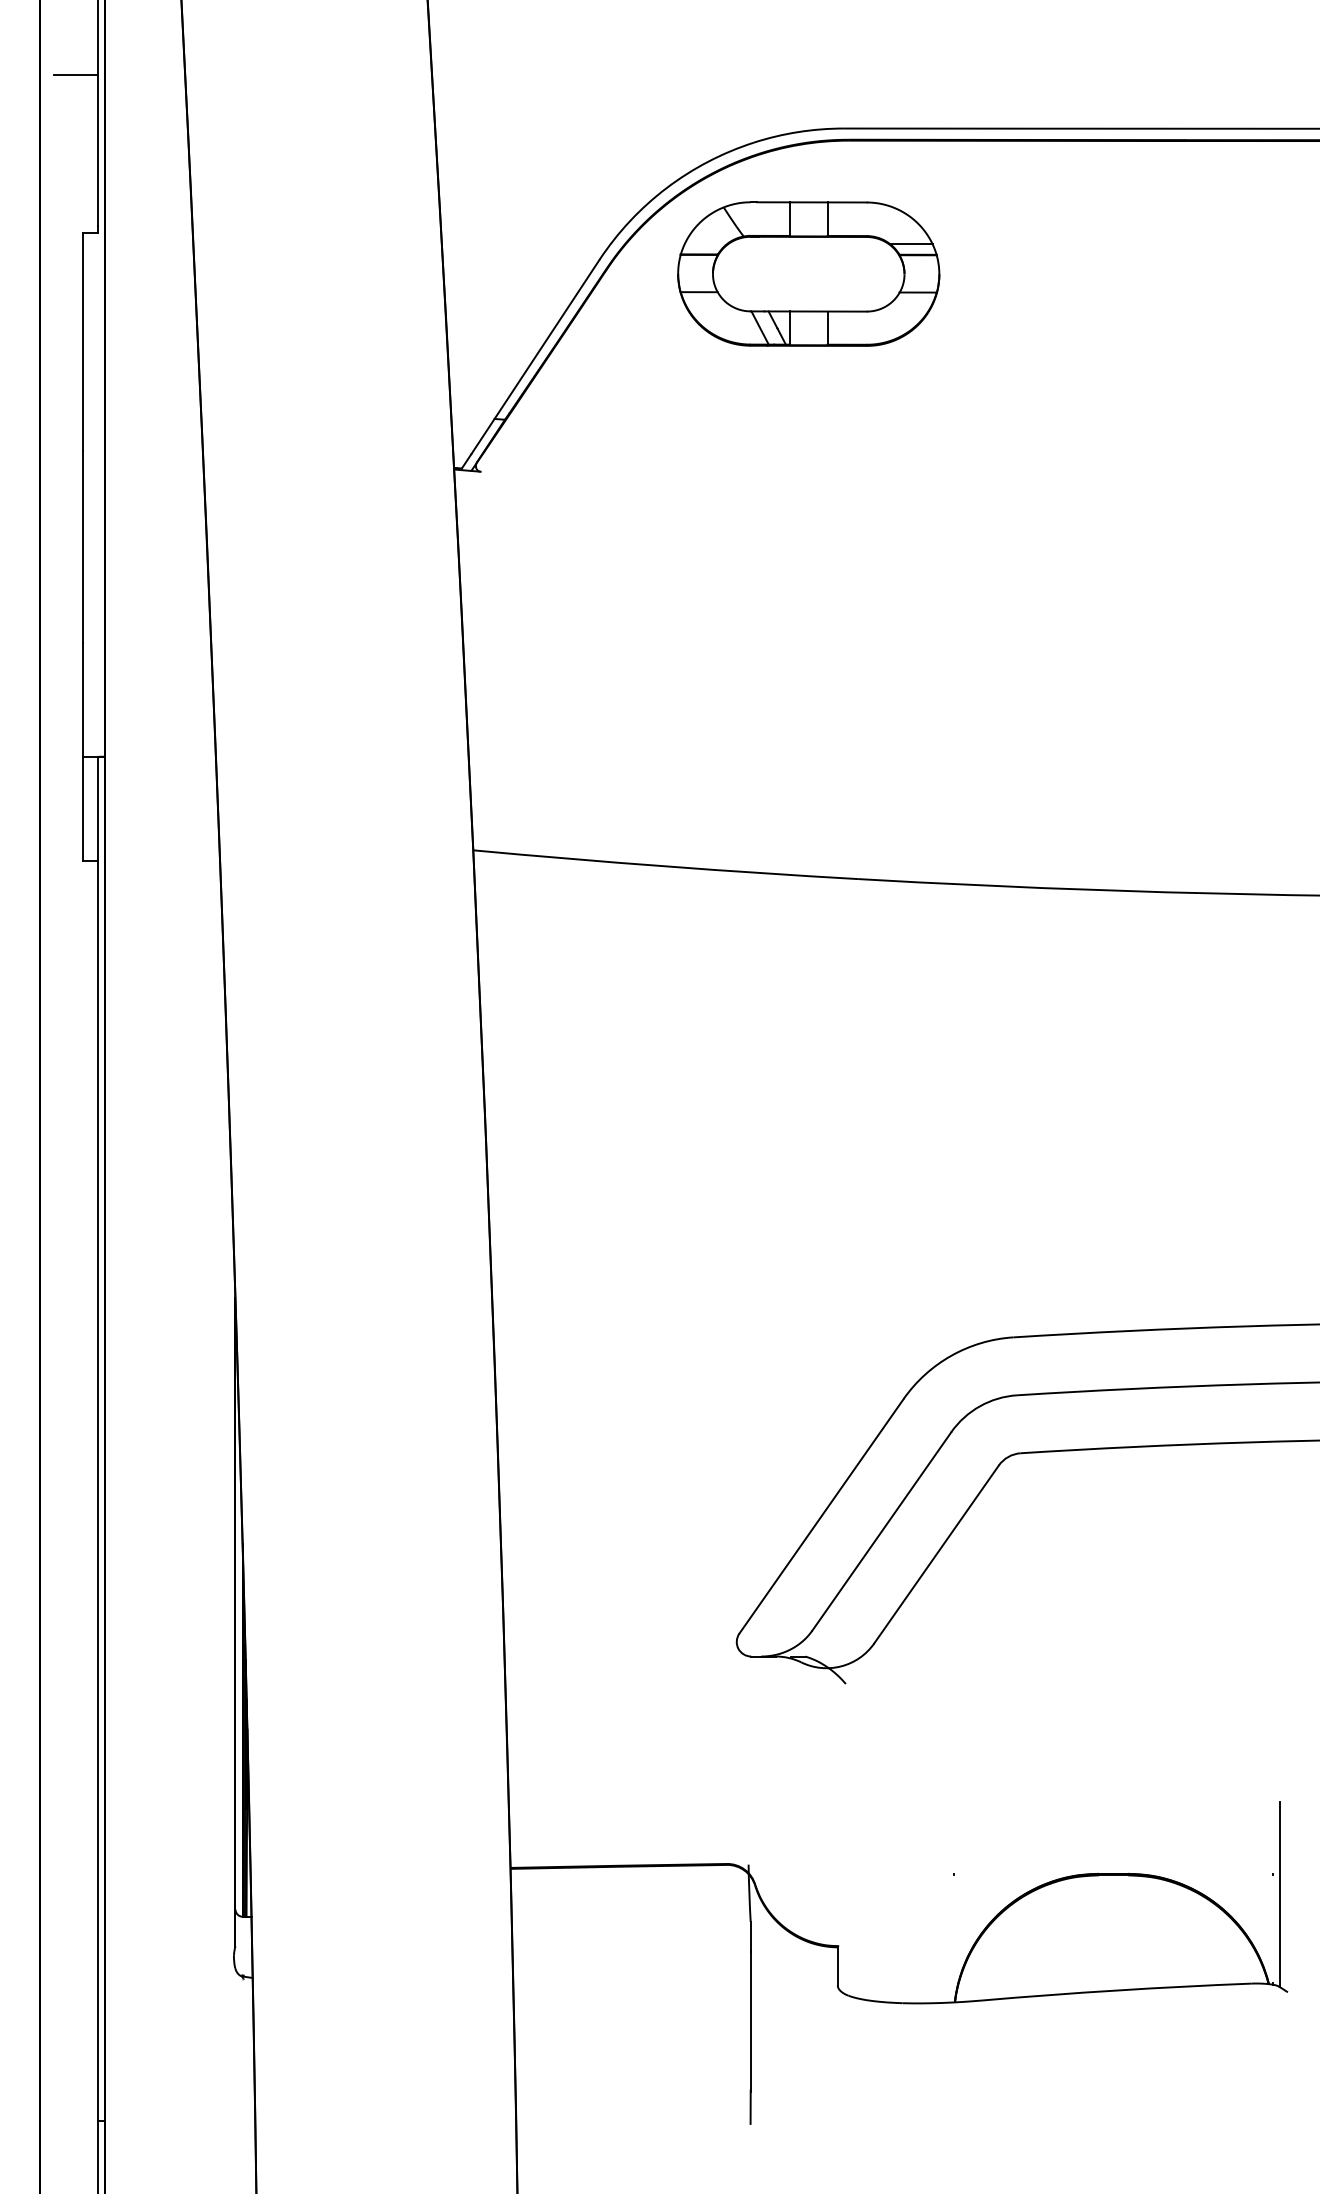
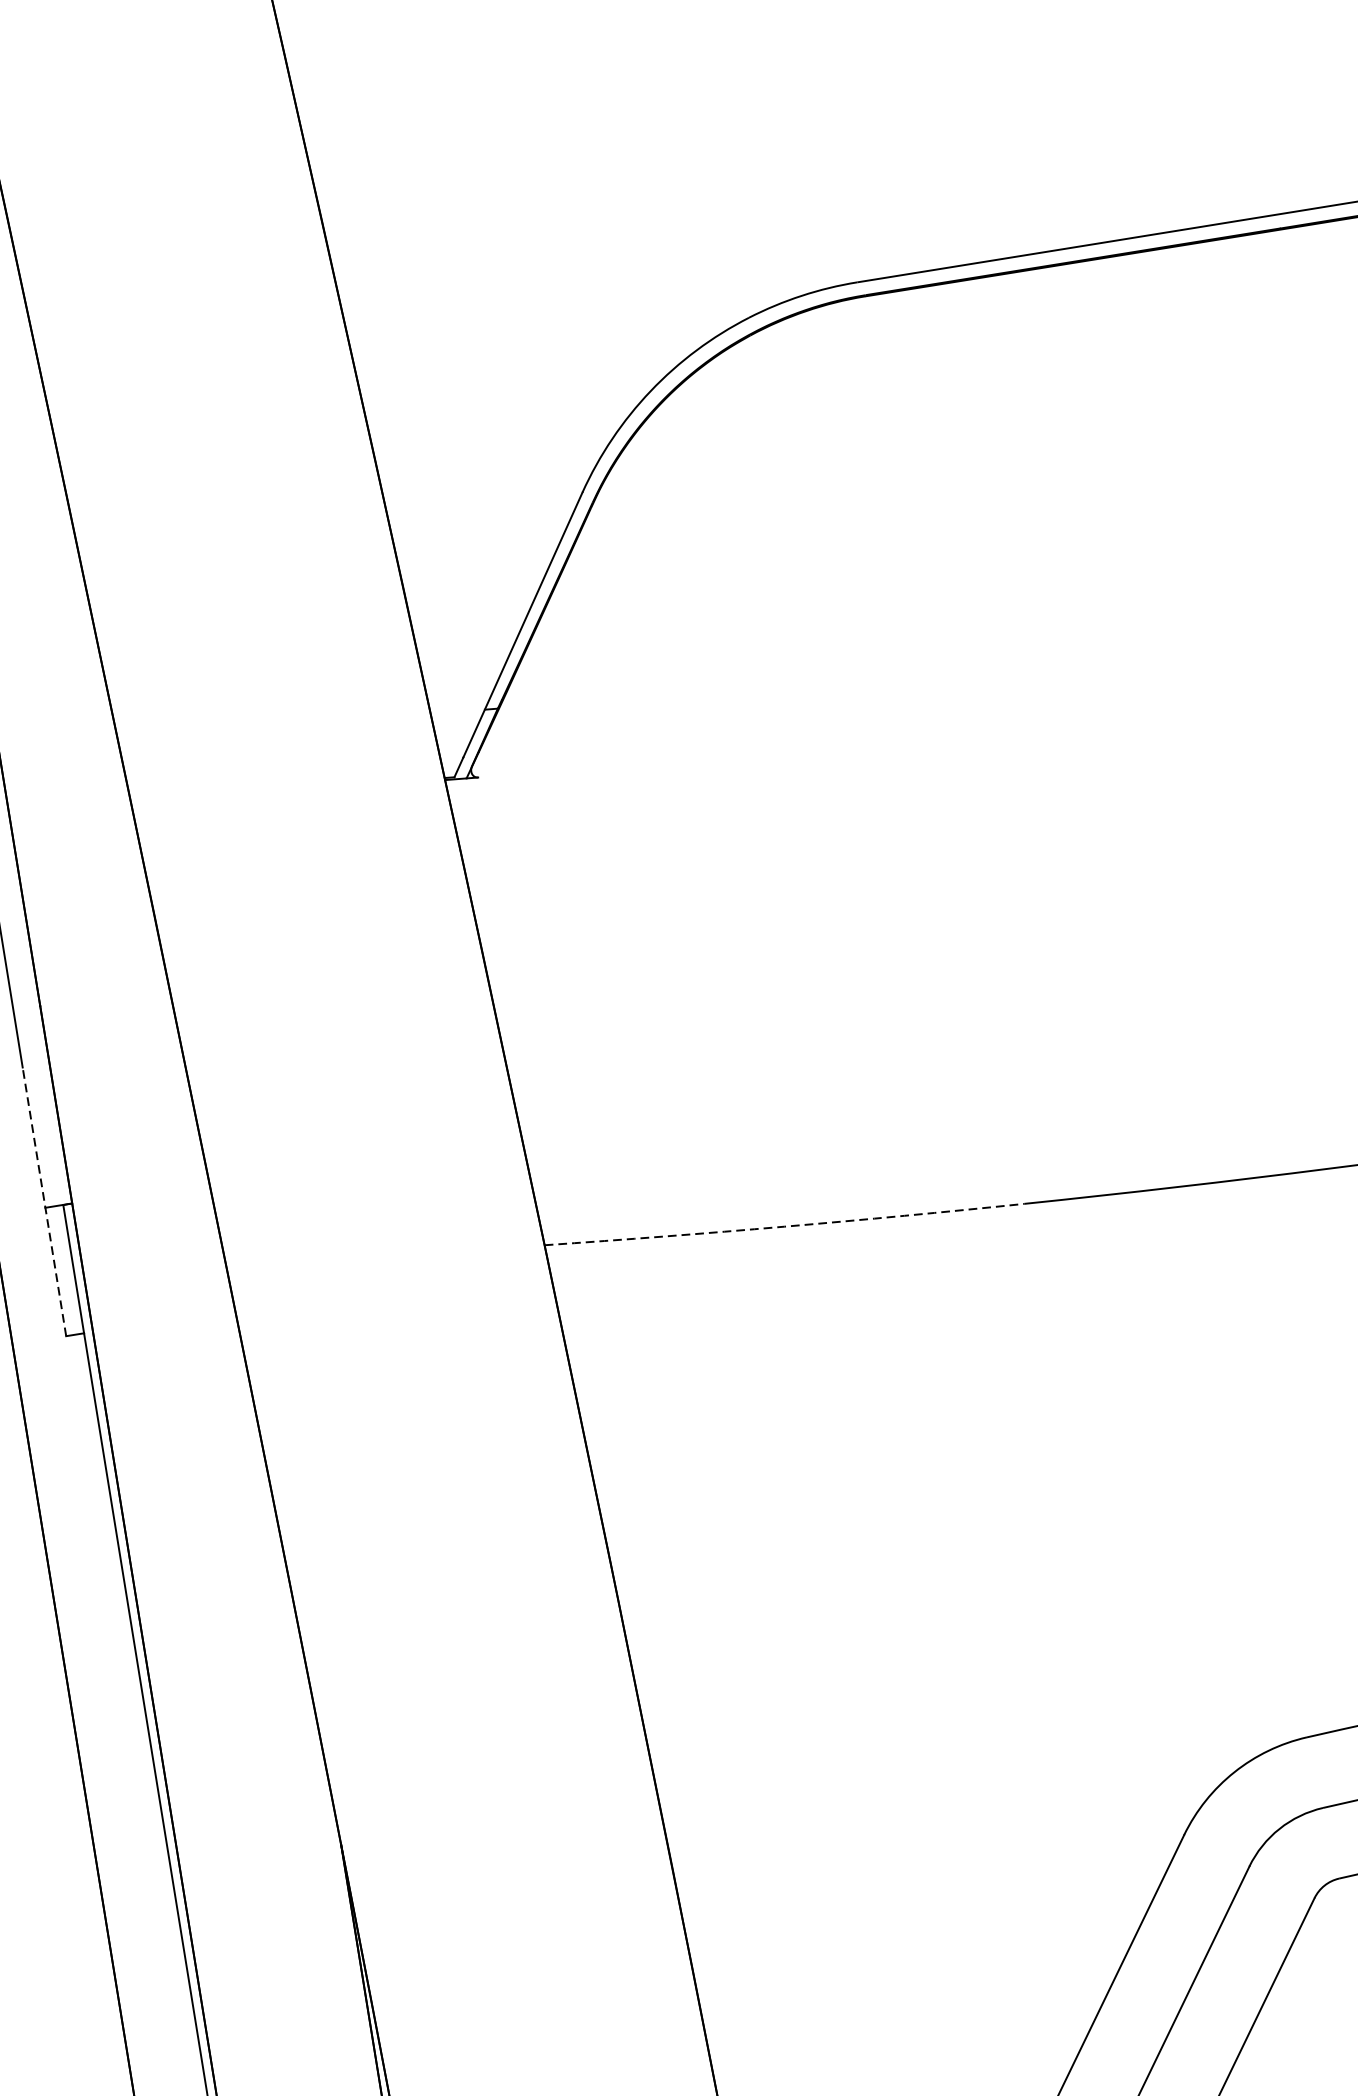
part: (808, 273) -> (842, 467), removed
line: (83, 751) -> (44, 1201), solid -> dashed
arc: (665, 866) -> (784, 1226), solid -> dashed

